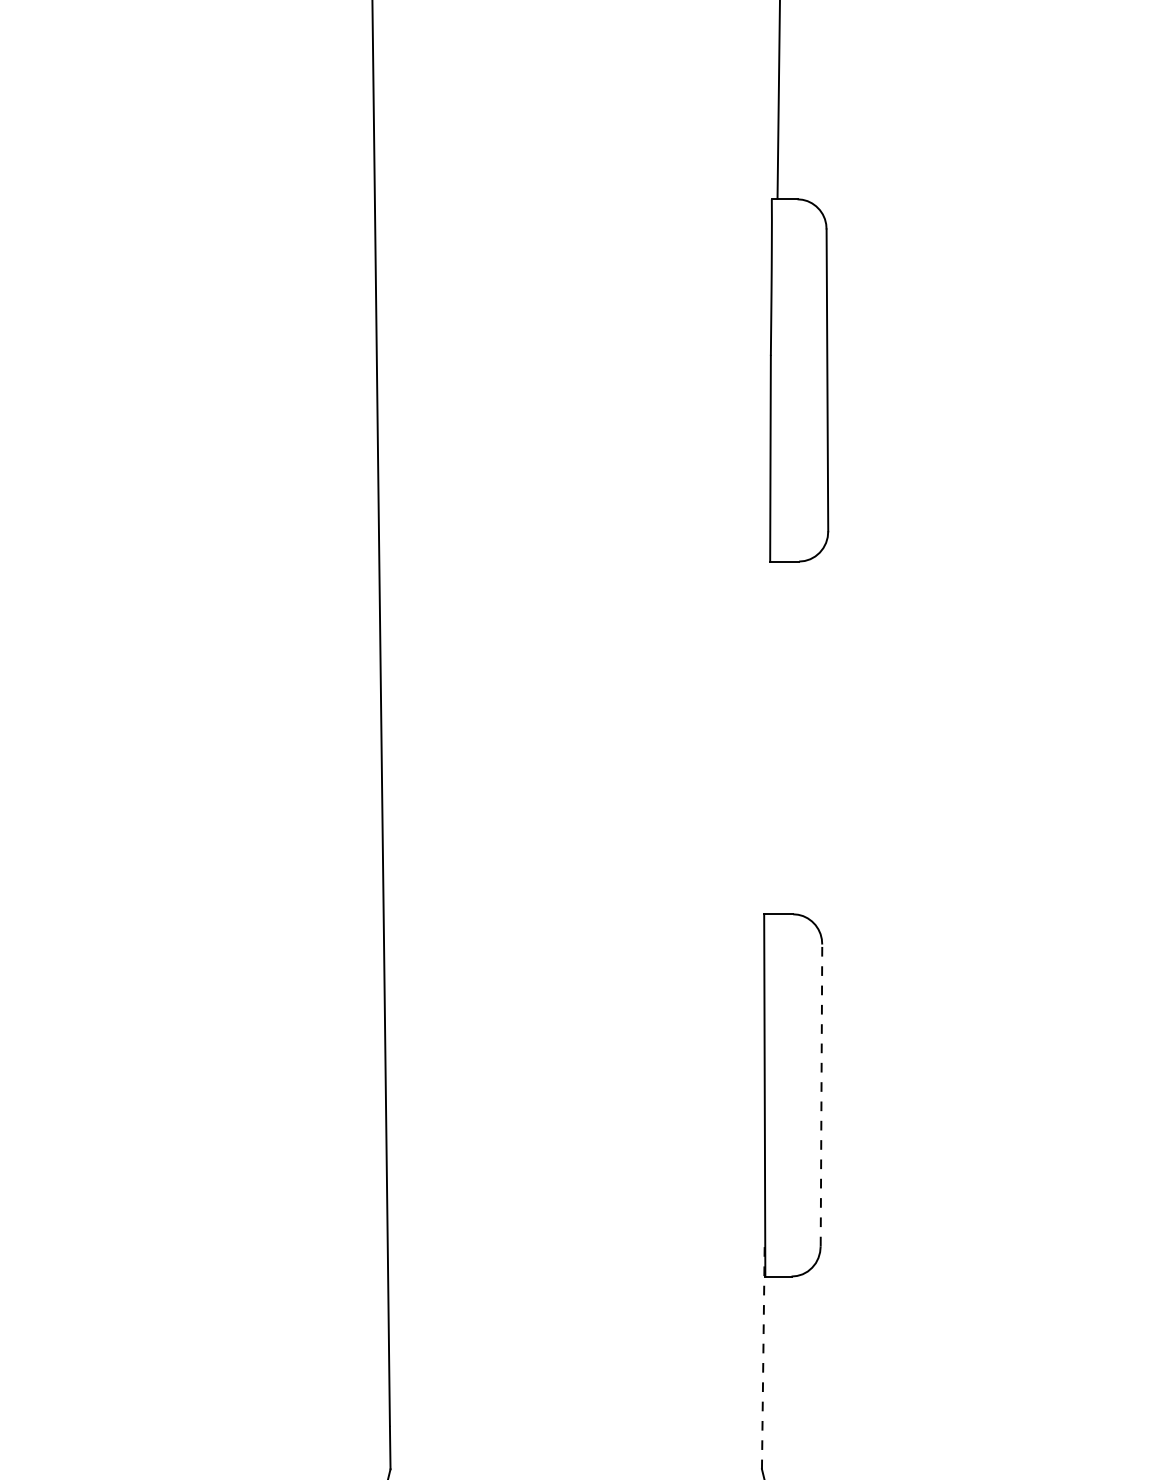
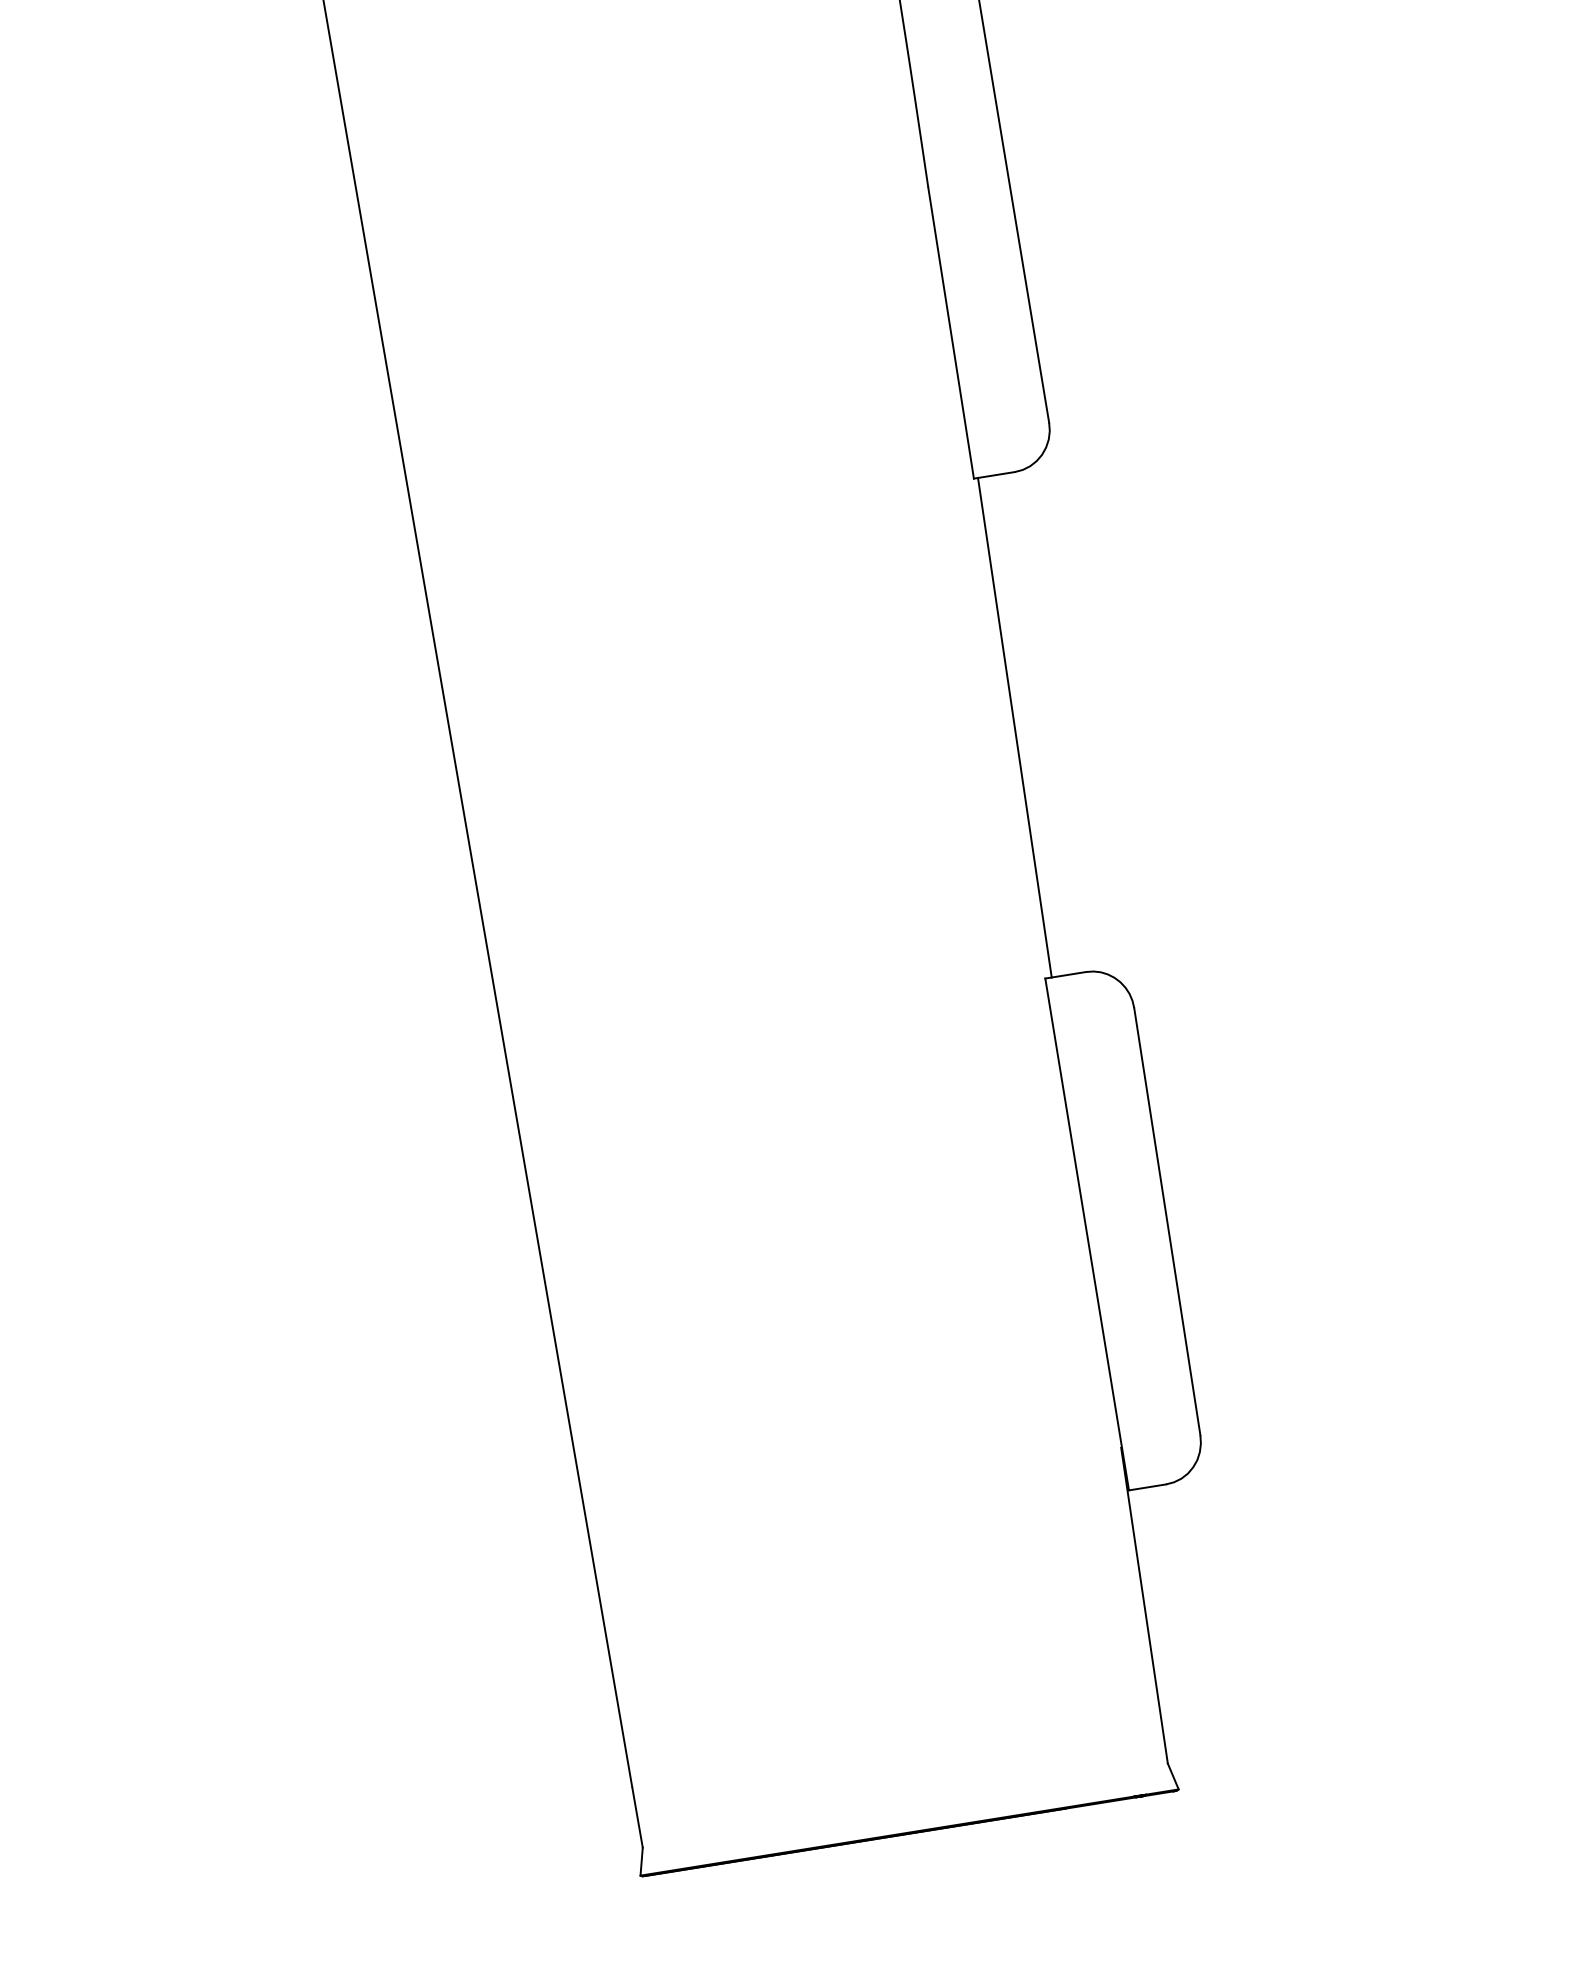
line: (770, 737) -> (1014, 727), added
line: (821, 1095) -> (1167, 1221), dashed -> solid
line: (763, 1357) -> (1144, 1605), dashed -> solid

